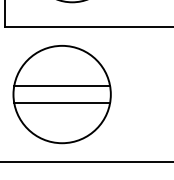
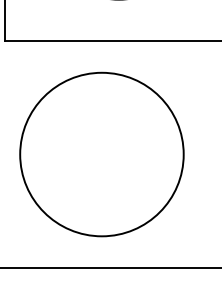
line: (62, 86) -> (102, 141), removed
line: (62, 102) -> (102, 167), removed

